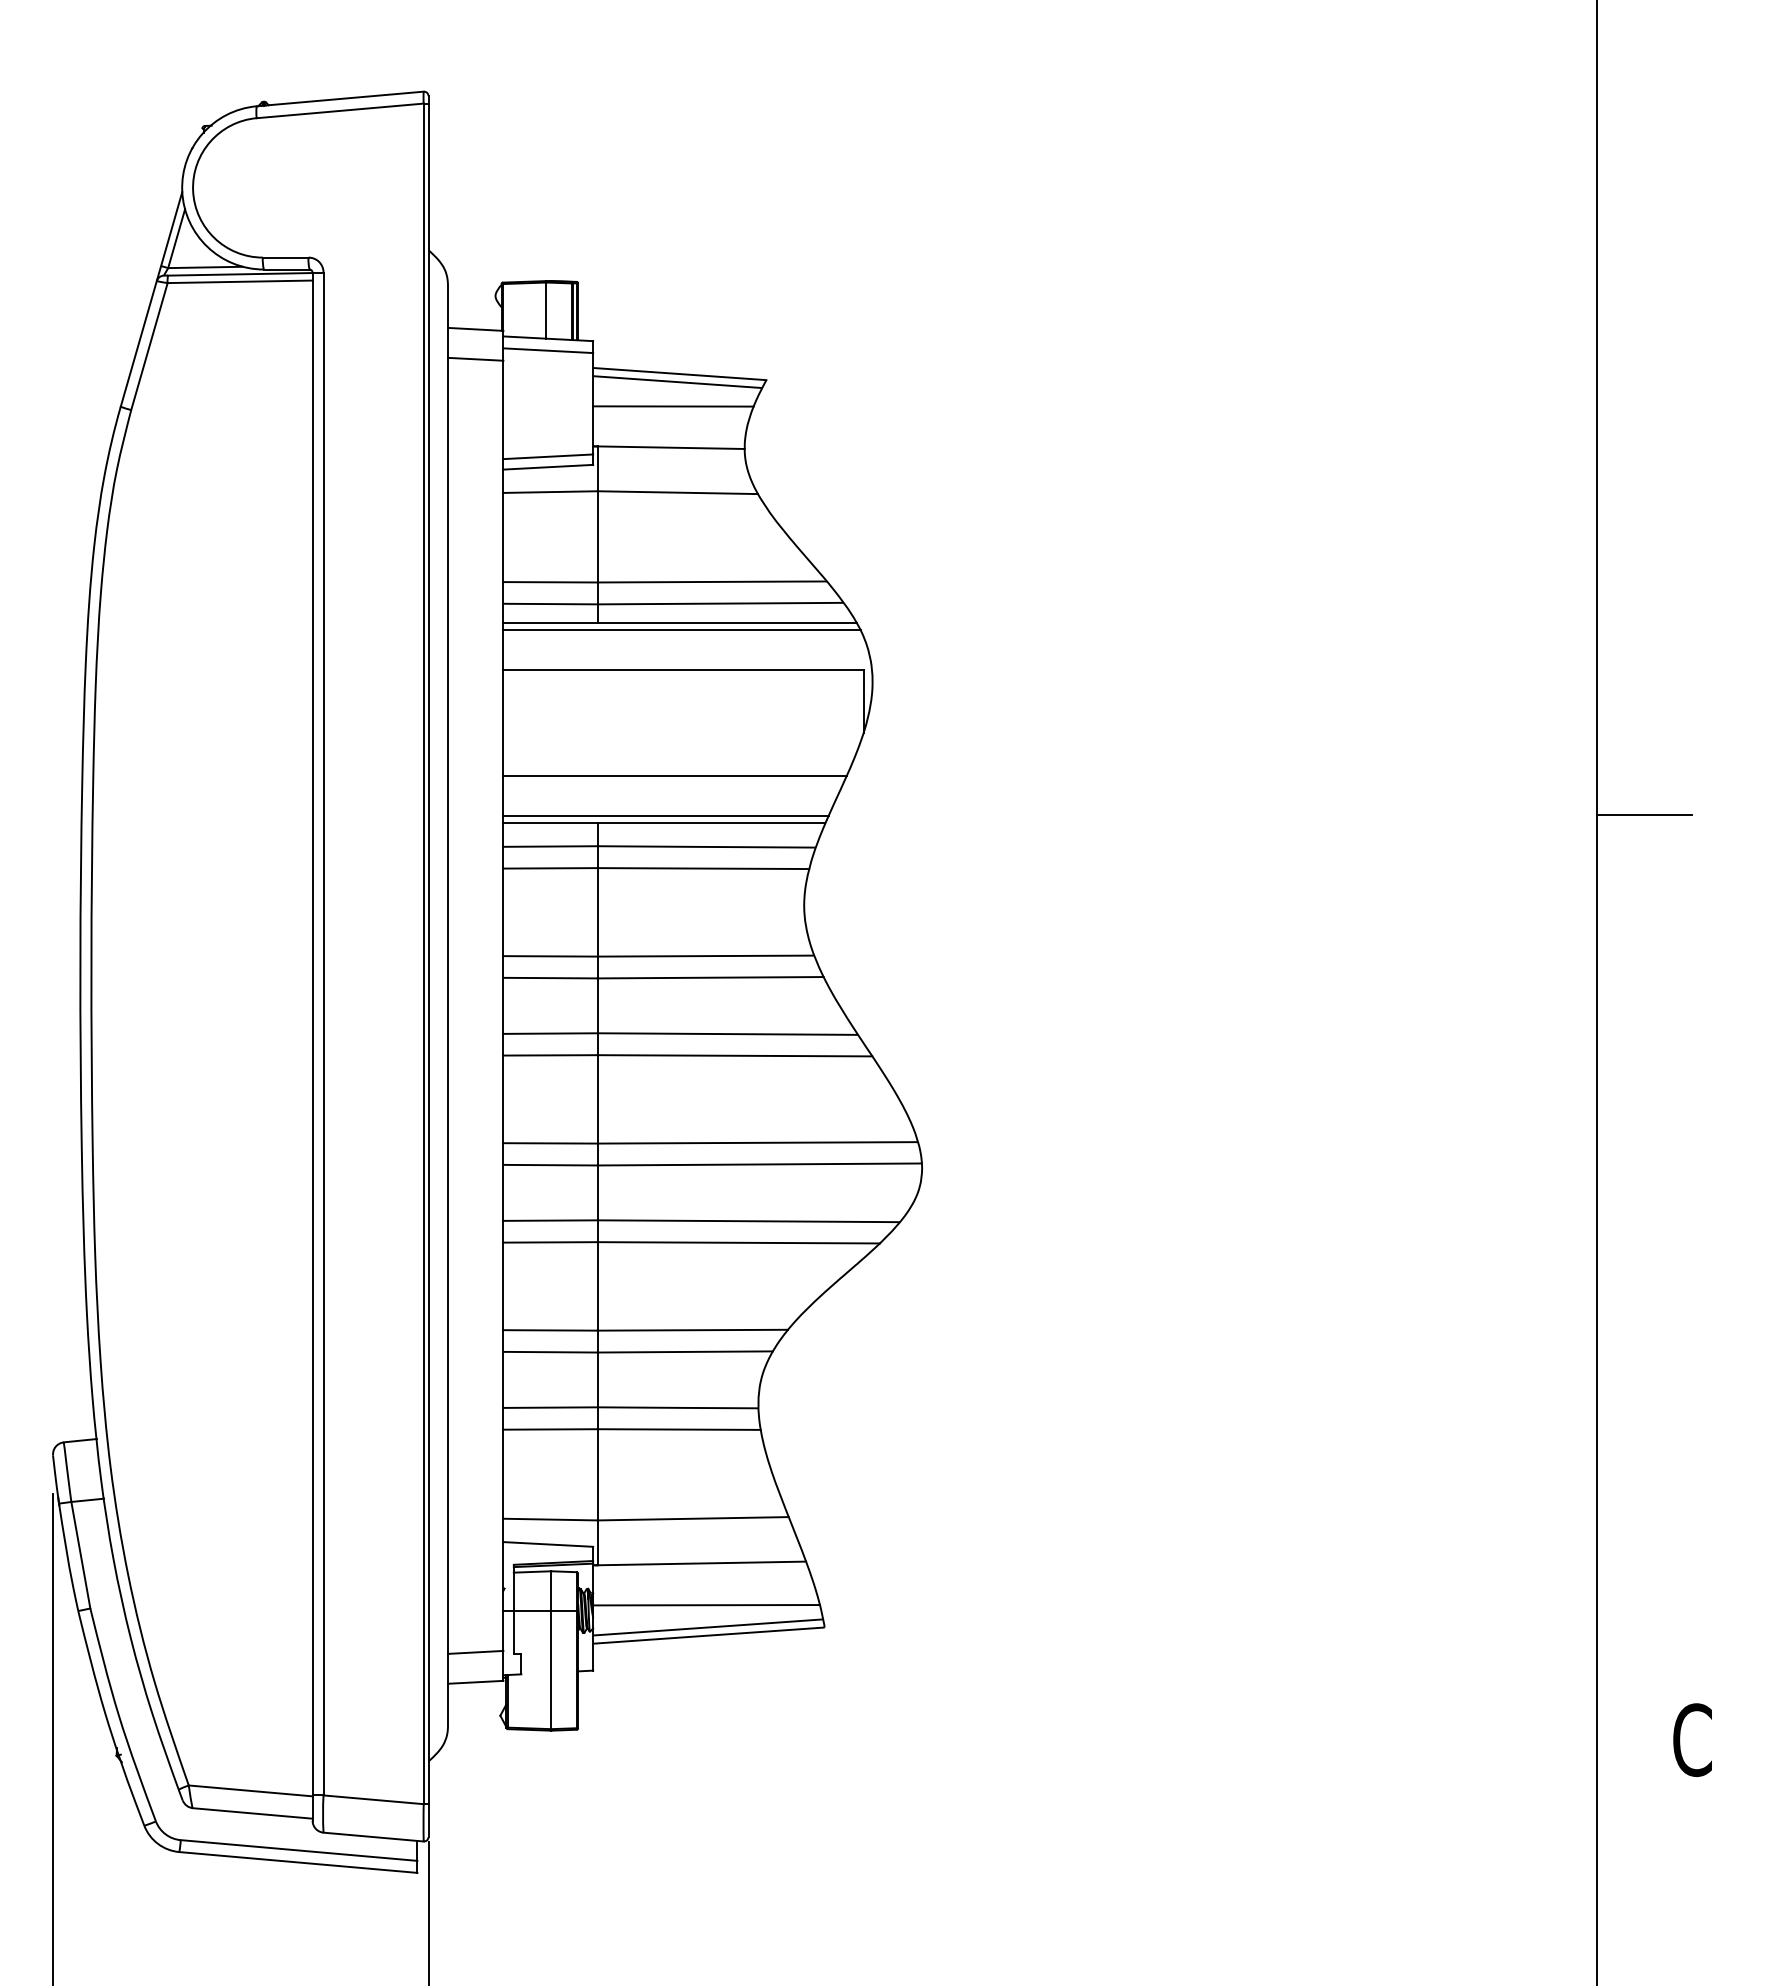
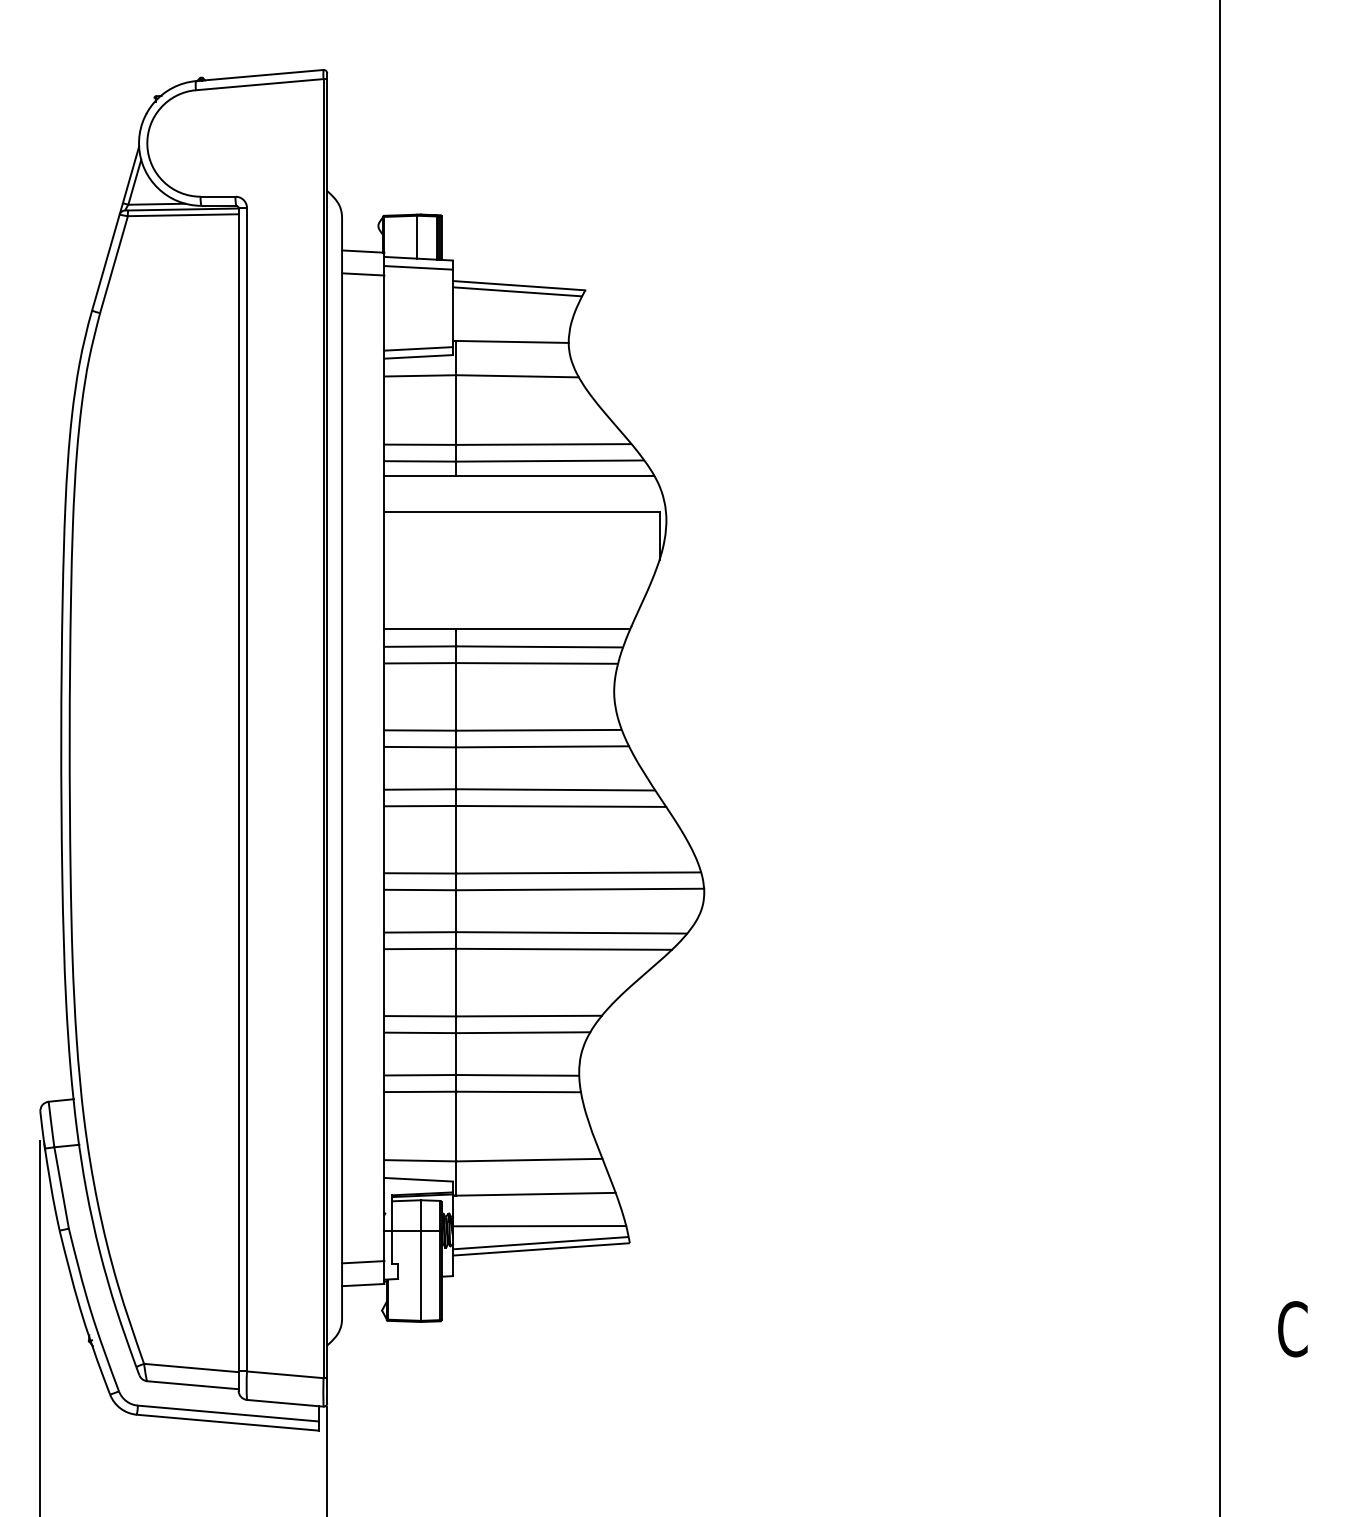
line: (673, 406) -> (514, 310), removed
line: (681, 630) -> (520, 481), removed
line: (674, 776) -> (515, 593), removed
line: (1644, 815) -> (1256, 622), removed
line: (665, 816) -> (508, 623), removed

